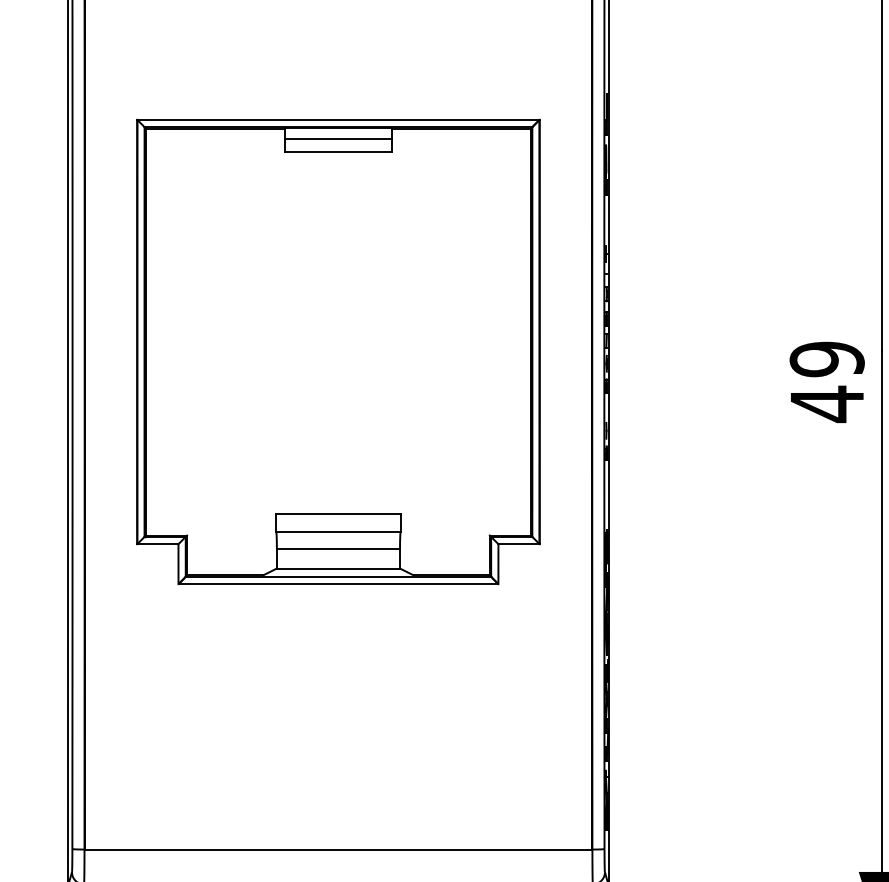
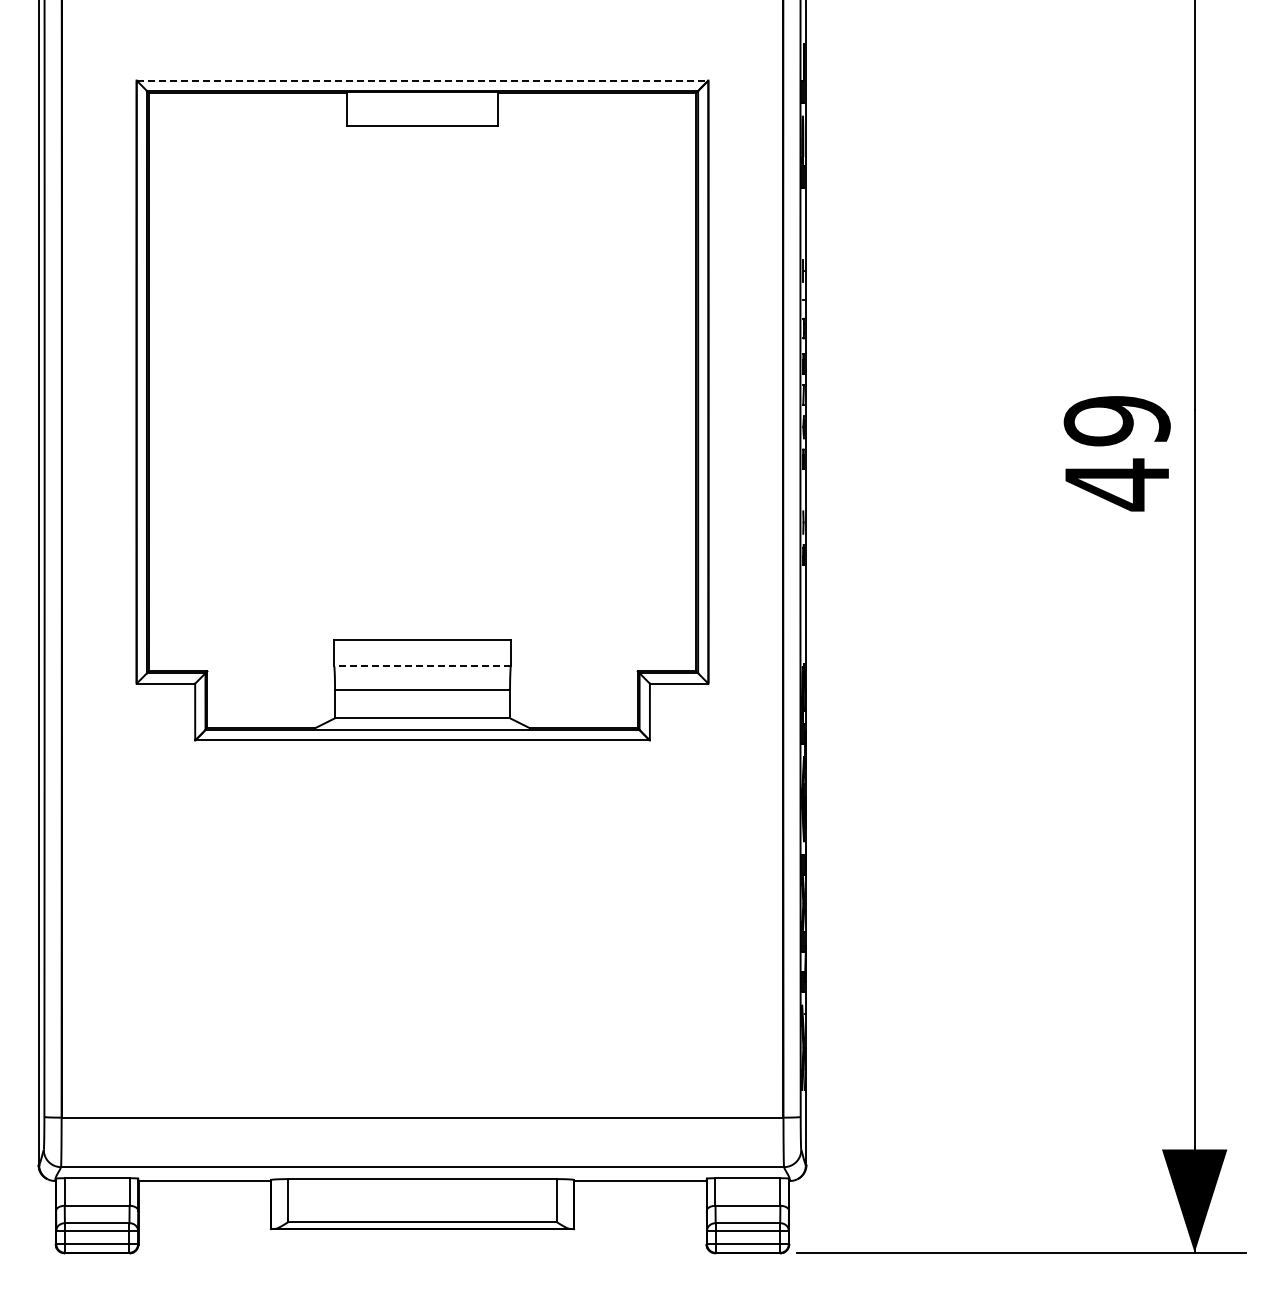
line: (338, 119) -> (422, 80), solid -> dashed
line: (338, 139) -> (422, 108), removed
line: (338, 532) -> (422, 666), solid -> dashed

